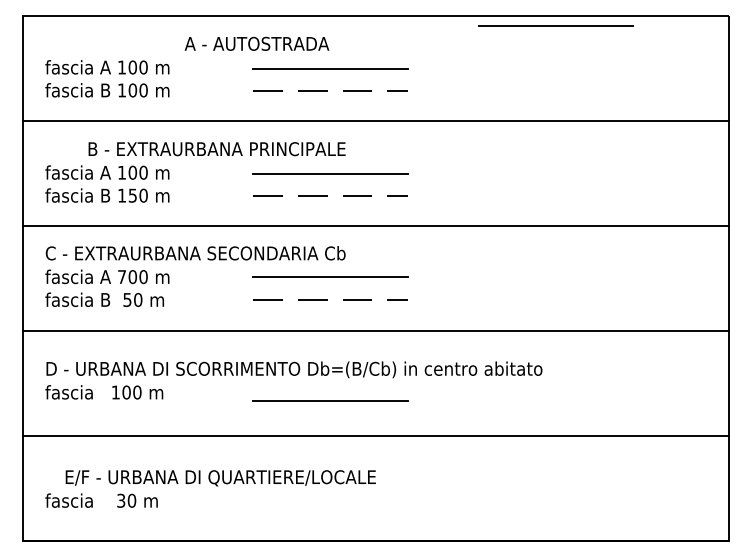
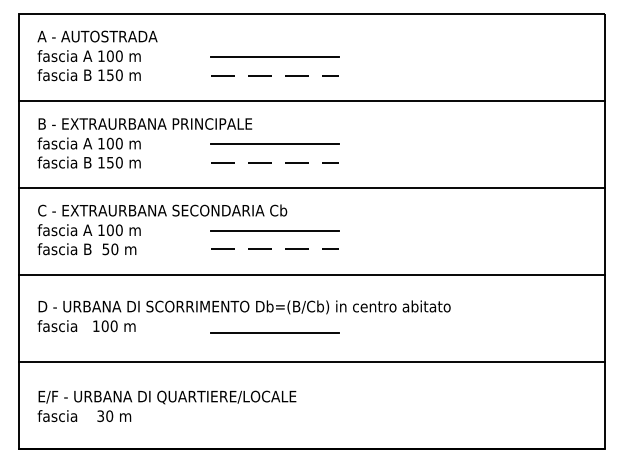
line: (555, 24) -> (461, 20), removed
text: (256, 43) -> (97, 36), moved
text: (132, 90) -> (110, 75), 100 -> 150
text: (217, 148) -> (145, 123), moved
text: (122, 276) -> (101, 229), 700 -> 100
text: (220, 478) -> (167, 397), moved

